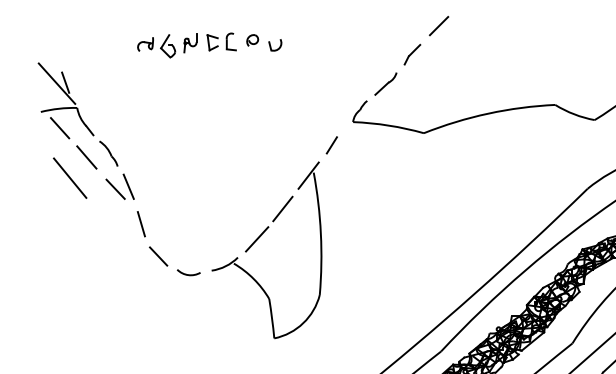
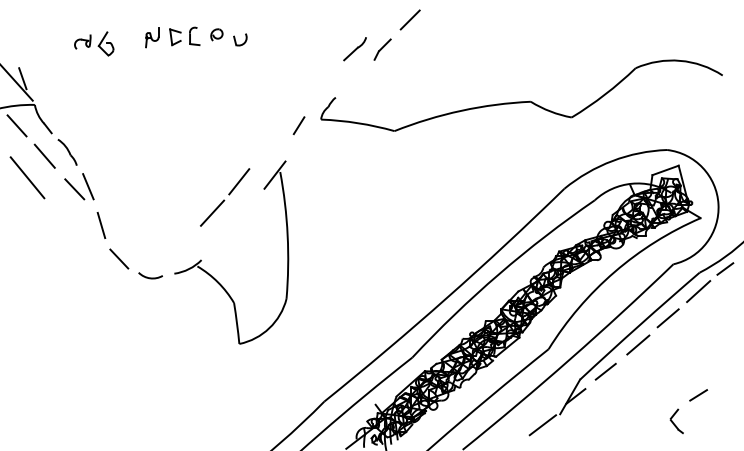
part: (156, 45) -> (94, 43), moved
part: (385, 84) -> (354, 49), moved
line: (331, 145) -> (298, 125), moved
part: (269, 224) -> (225, 197), moved

